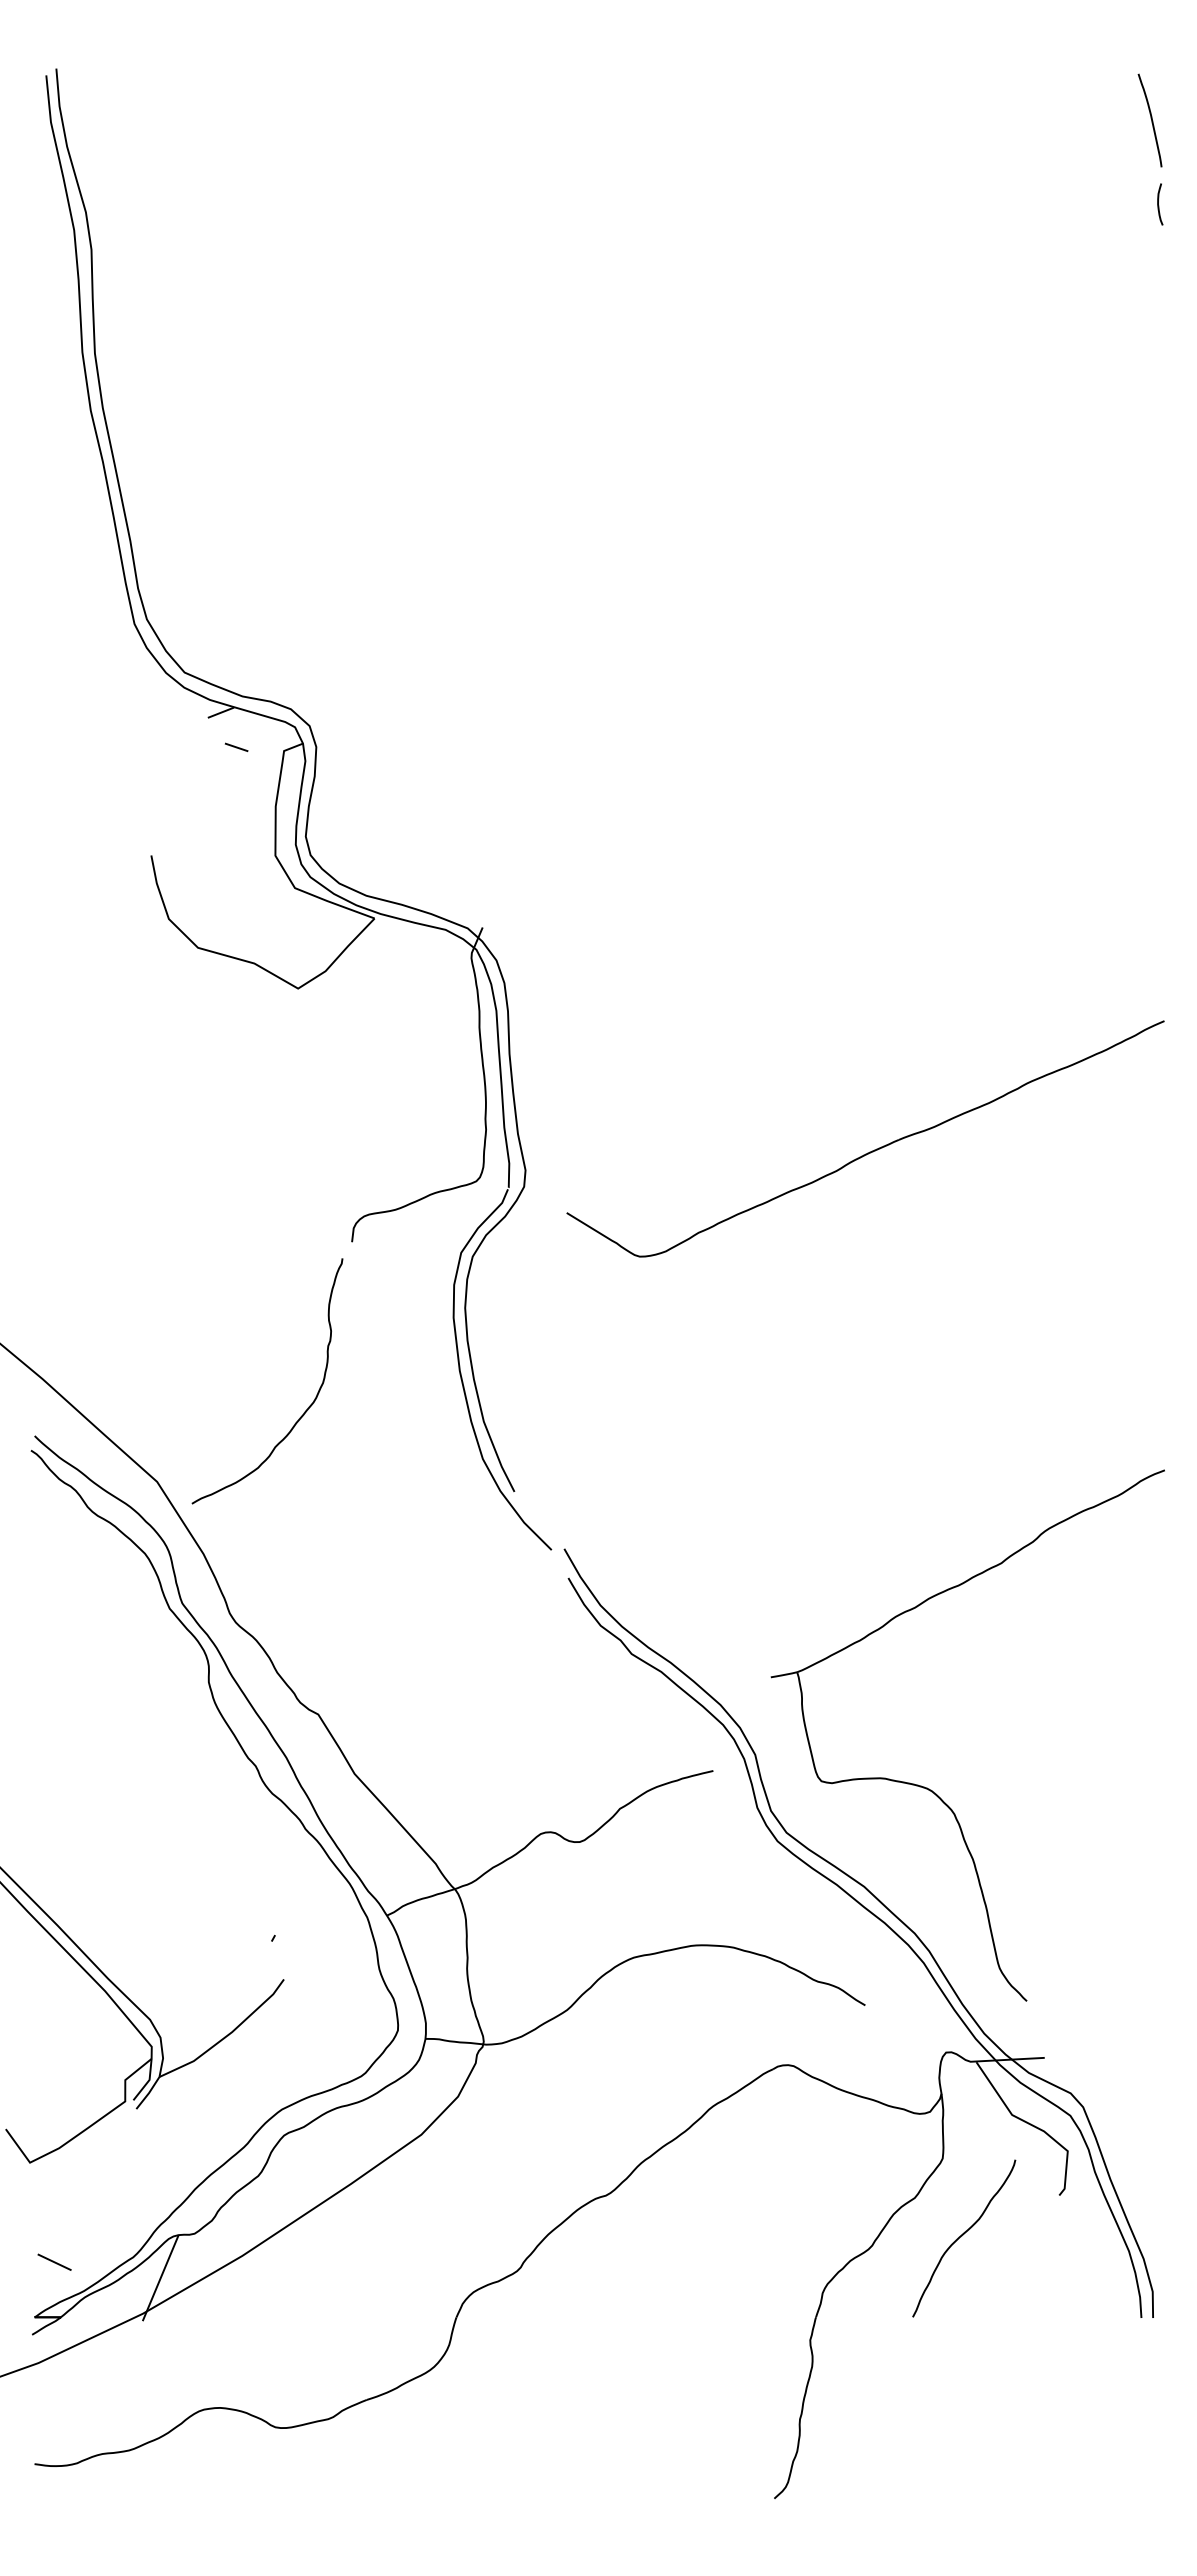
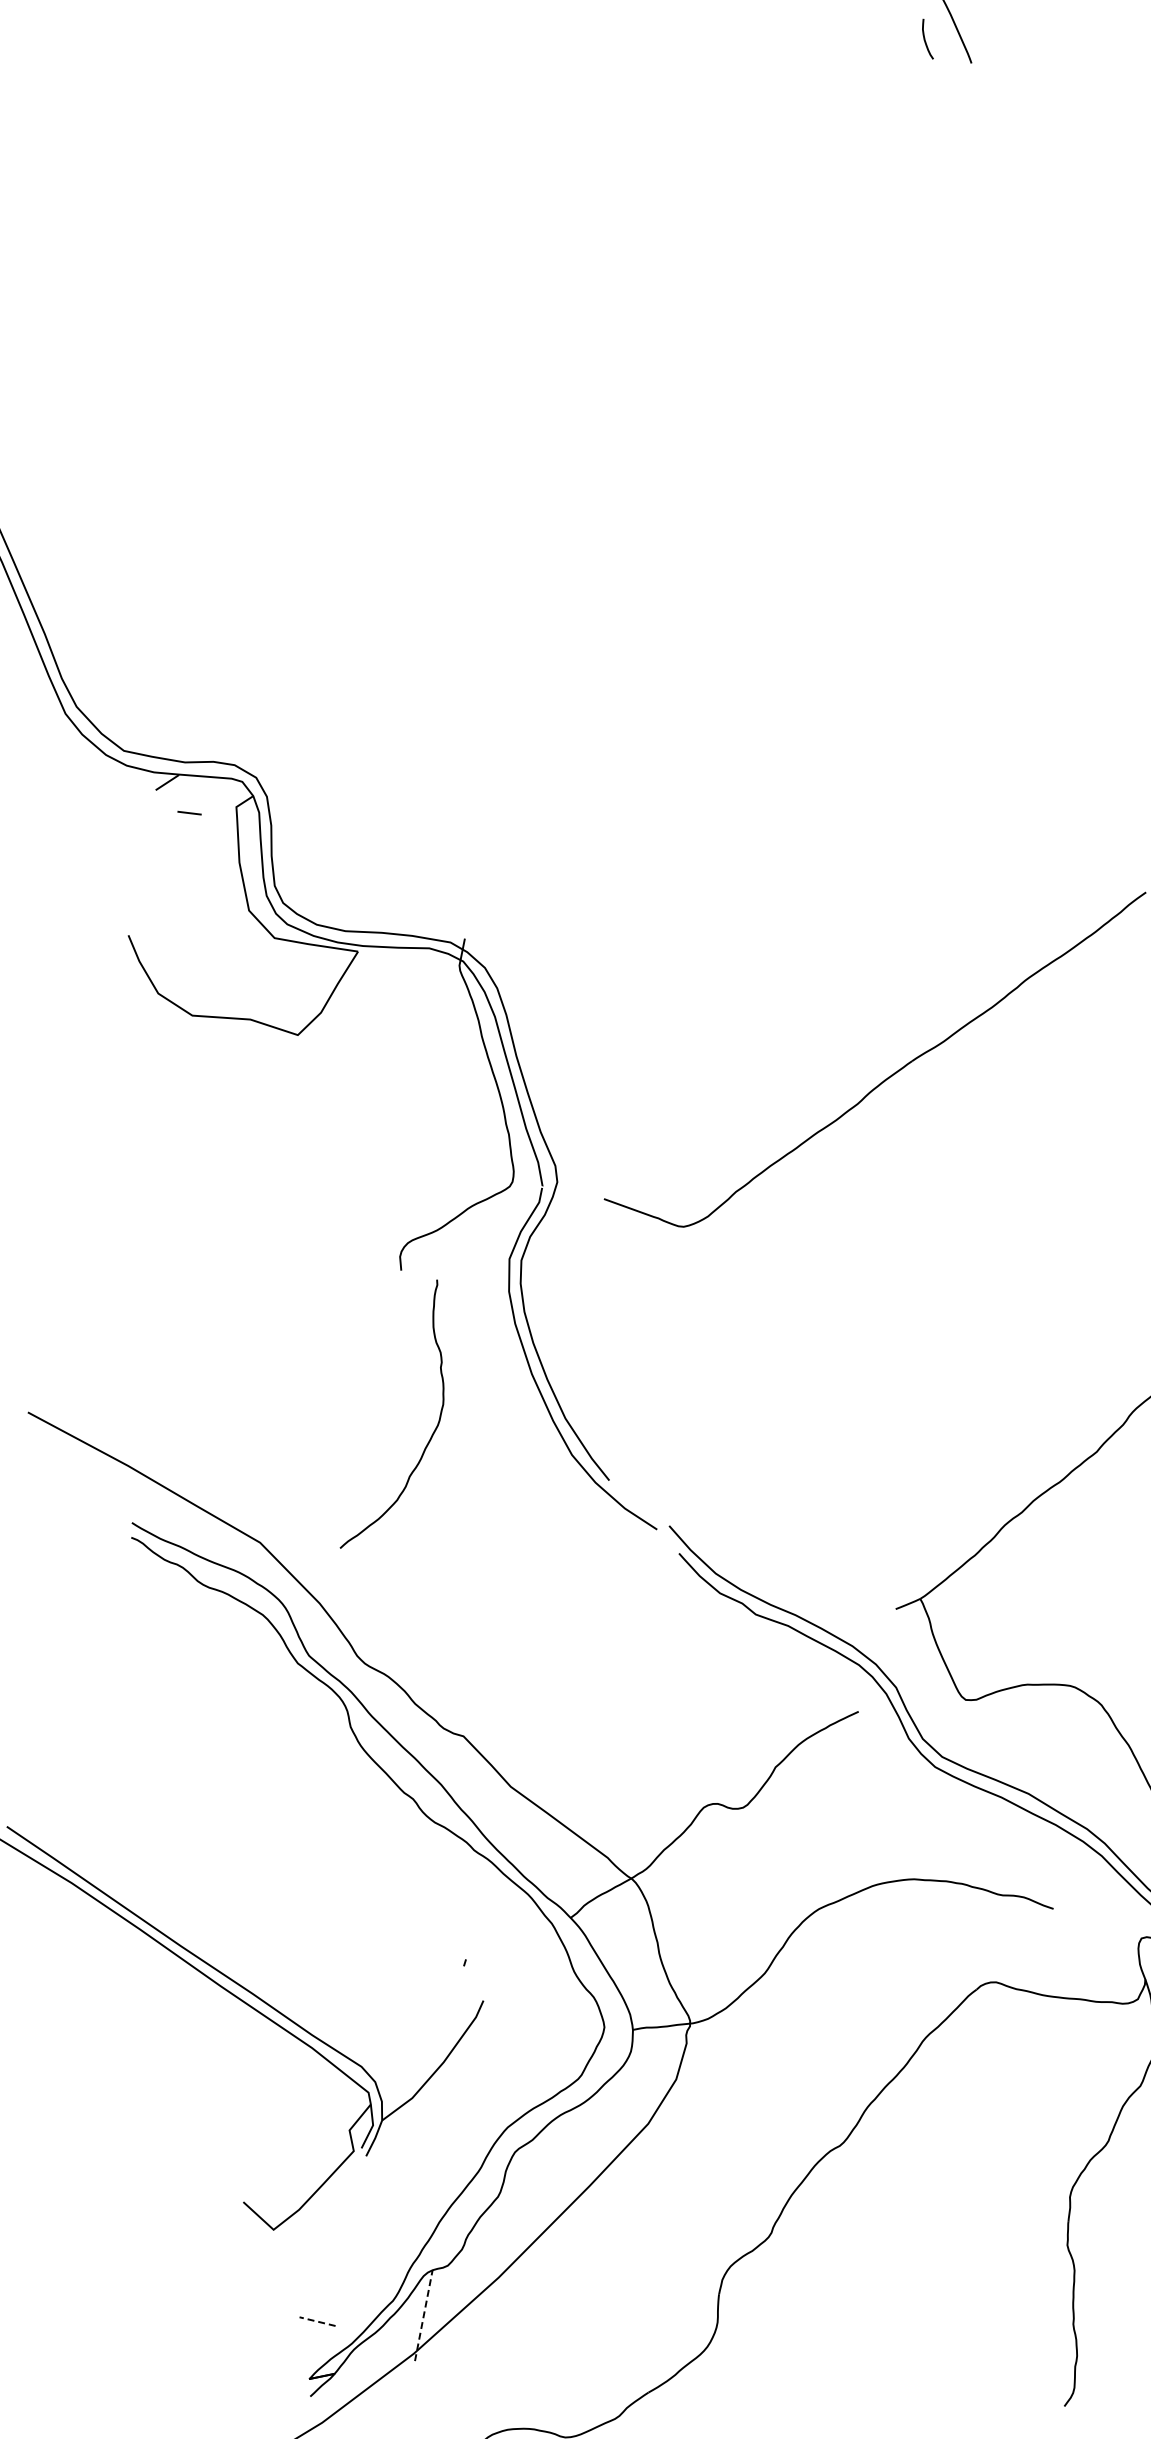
curve: (1159, 205) -> (926, 40), moved
curve: (304, 1411) -> (430, 1436), moved
line: (54, 2262) -> (317, 2321), solid -> dashed
line: (160, 2278) -> (423, 2316), solid -> dashed

